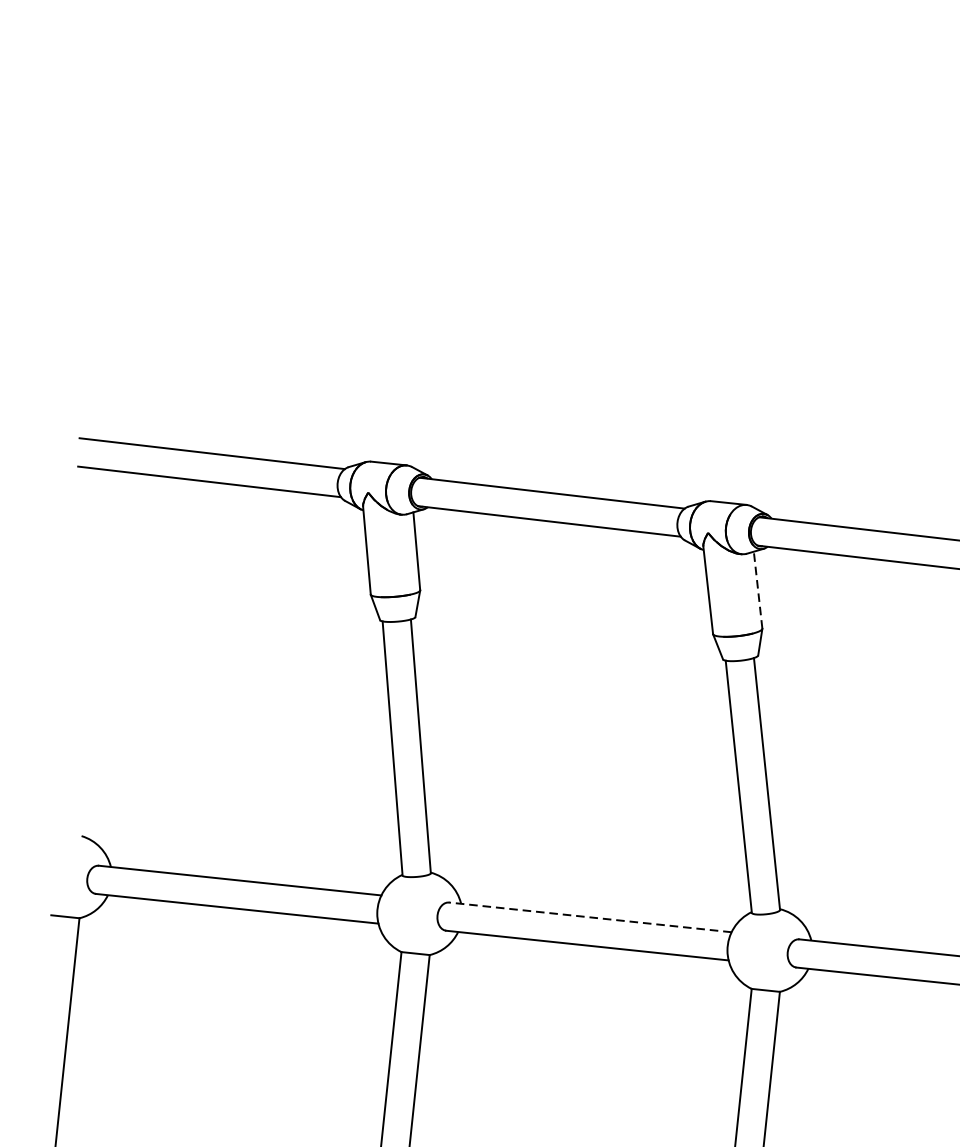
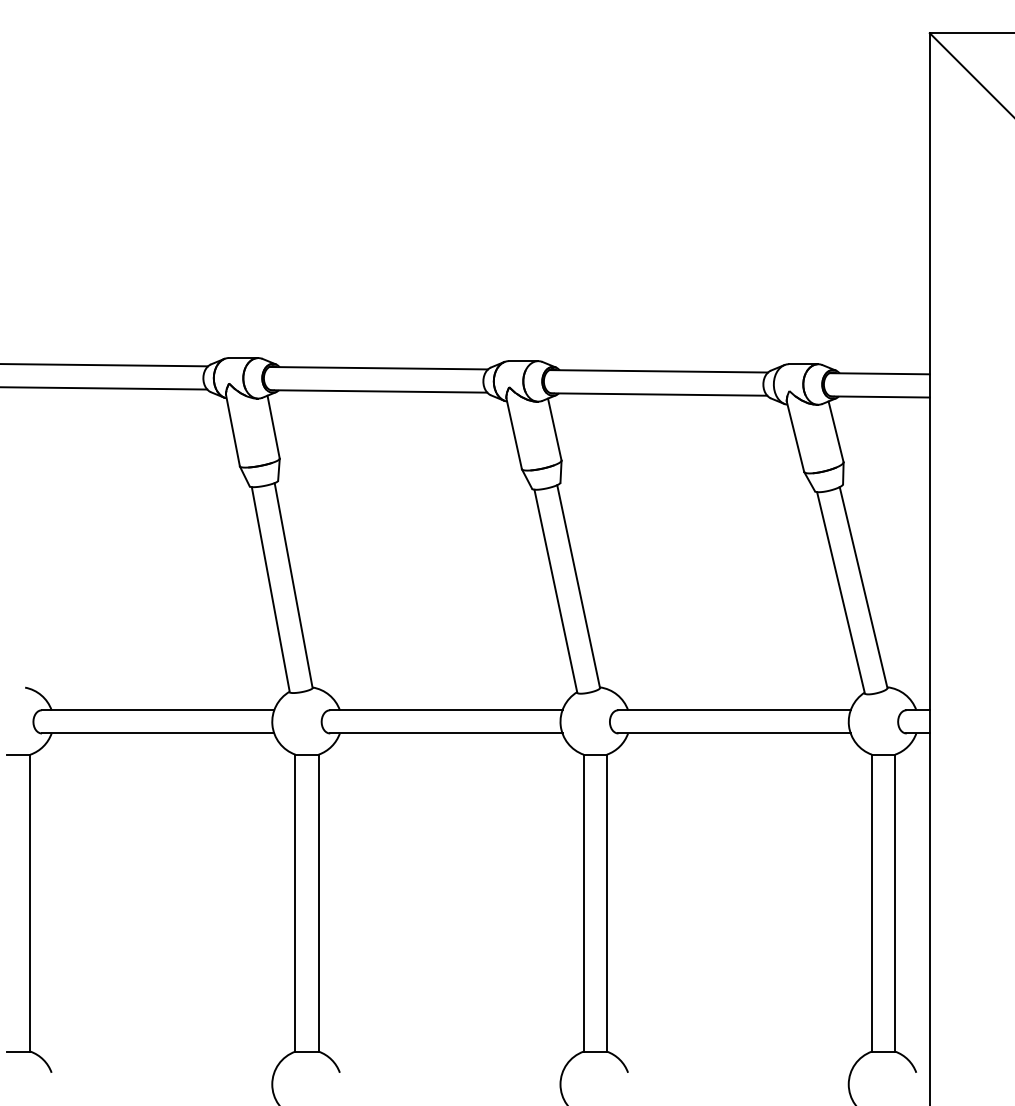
line: (757, 590) -> (554, 429), dashed -> solid
line: (589, 917) -> (445, 710), dashed -> solid

